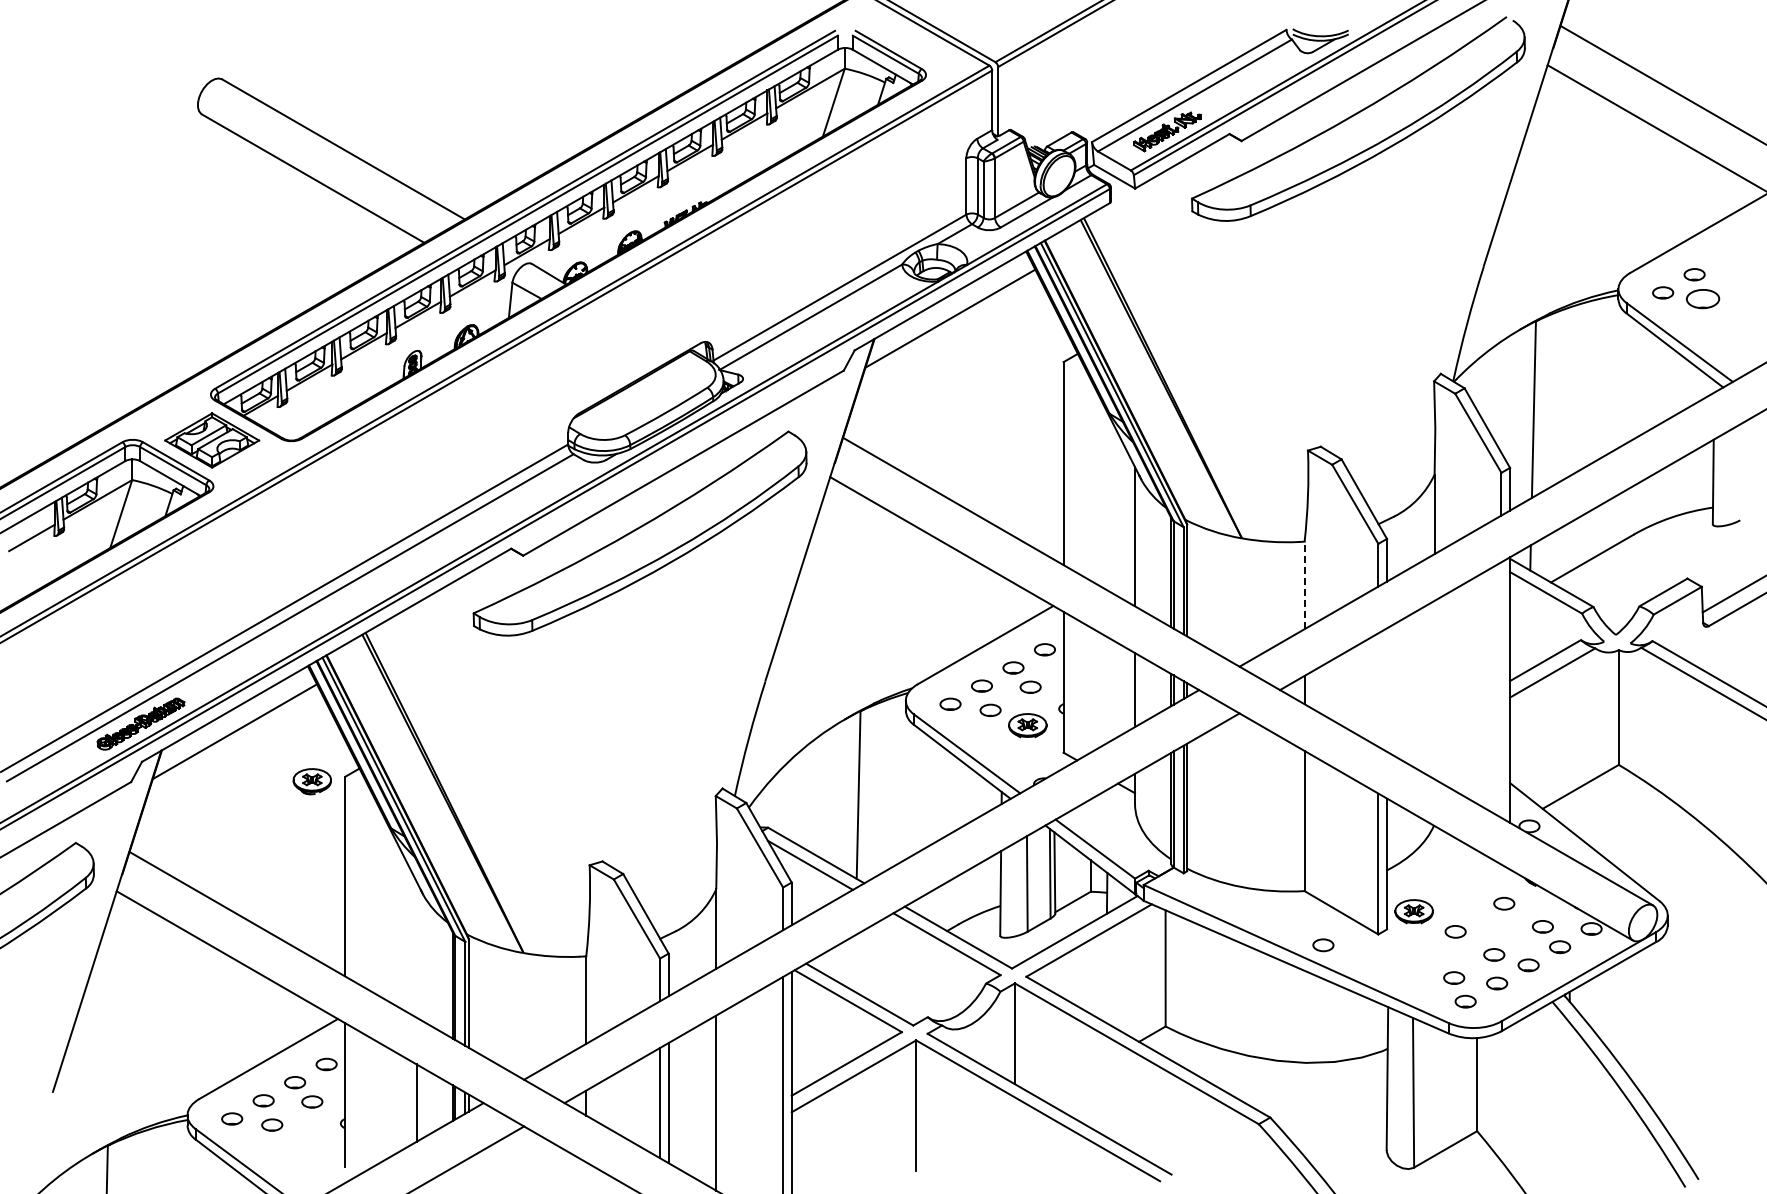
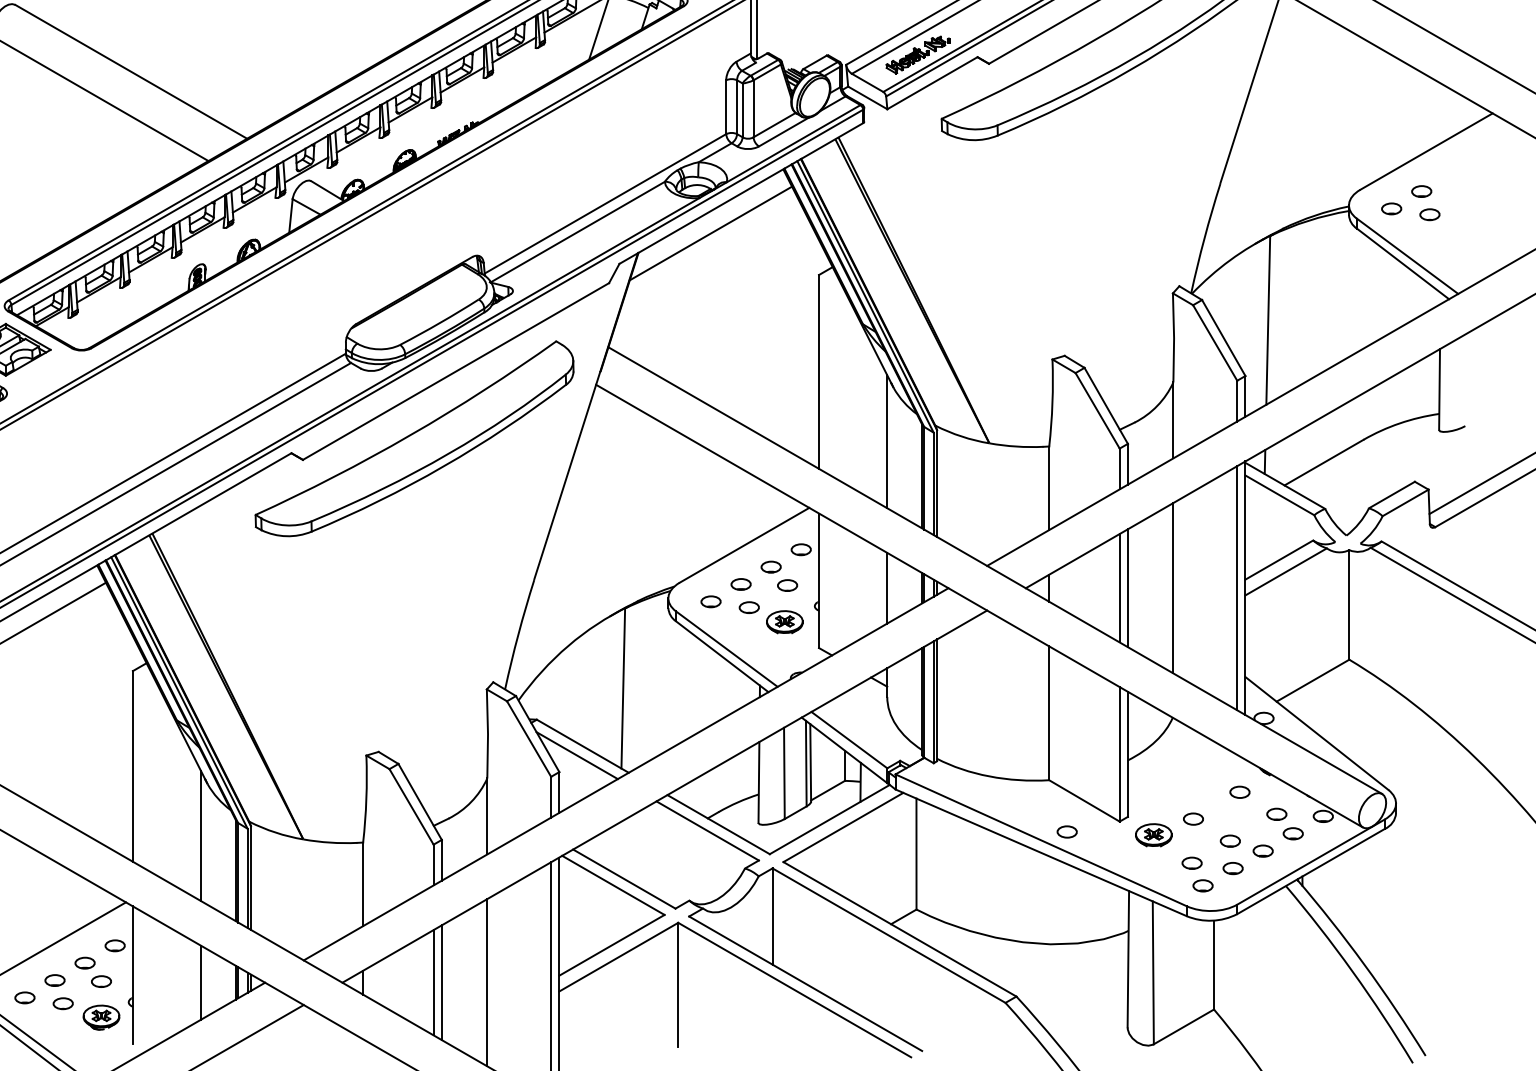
part: (1703, 298) -> (1430, 214), size x0.62
line: (1304, 585) -> (1049, 488), dashed -> solid
line: (1378, 689) -> (1119, 587), added
line: (1386, 689) -> (1127, 587), added
line: (1434, 689) -> (1173, 587), added
line: (1501, 689) -> (1237, 587), added
part: (311, 781) -> (100, 1017), moved
part: (1413, 911) -> (1153, 835), moved
line: (416, 949) -> (201, 836), added

